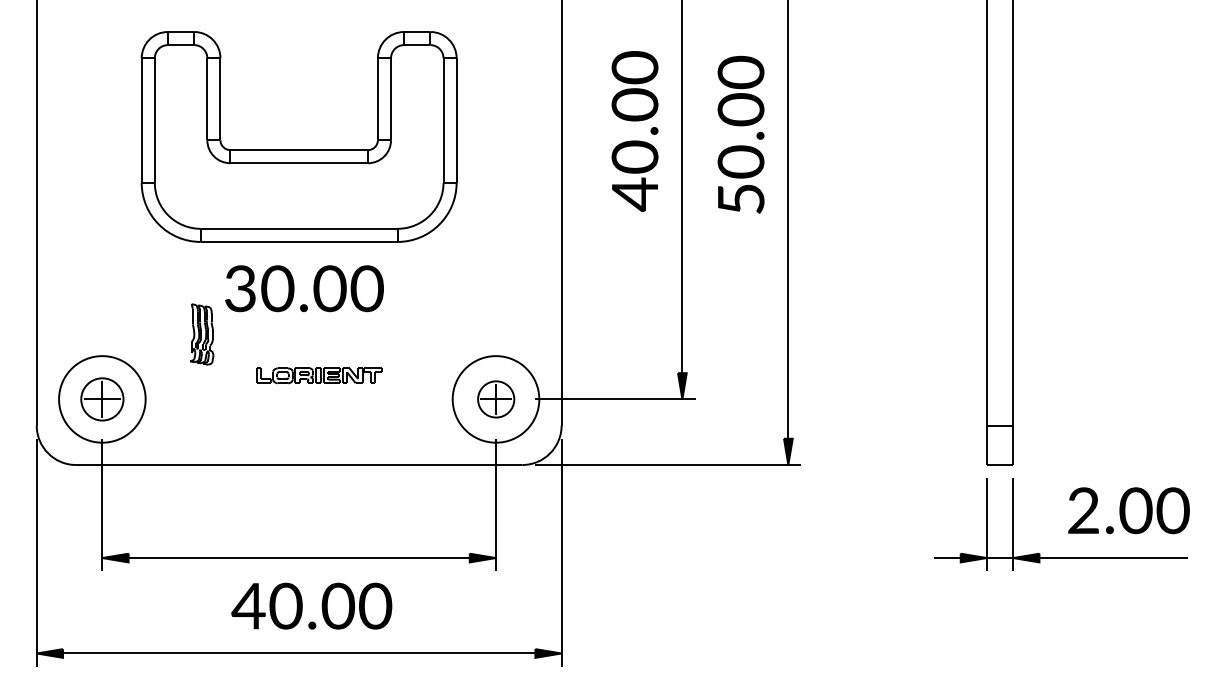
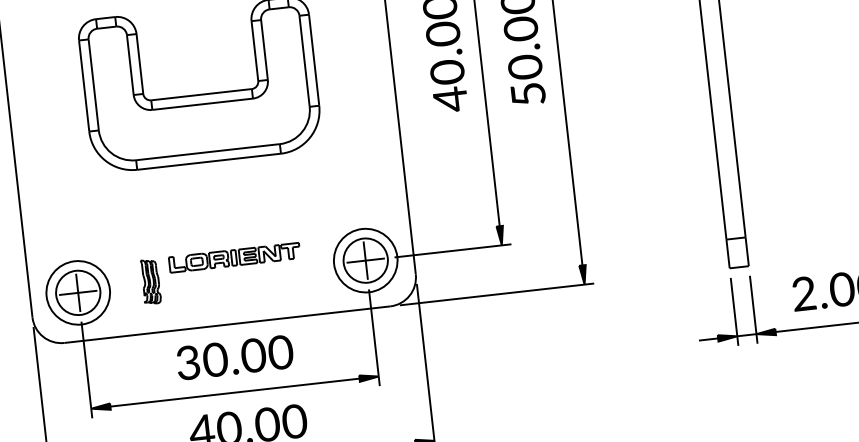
text: (304, 288) -> (234, 357), moved
part: (202, 334) -> (151, 281), moved
part: (318, 375) -> (234, 257), size x1.43
part: (102, 399) -> (78, 292), size x1.43
part: (496, 399) -> (366, 260), size x1.67

